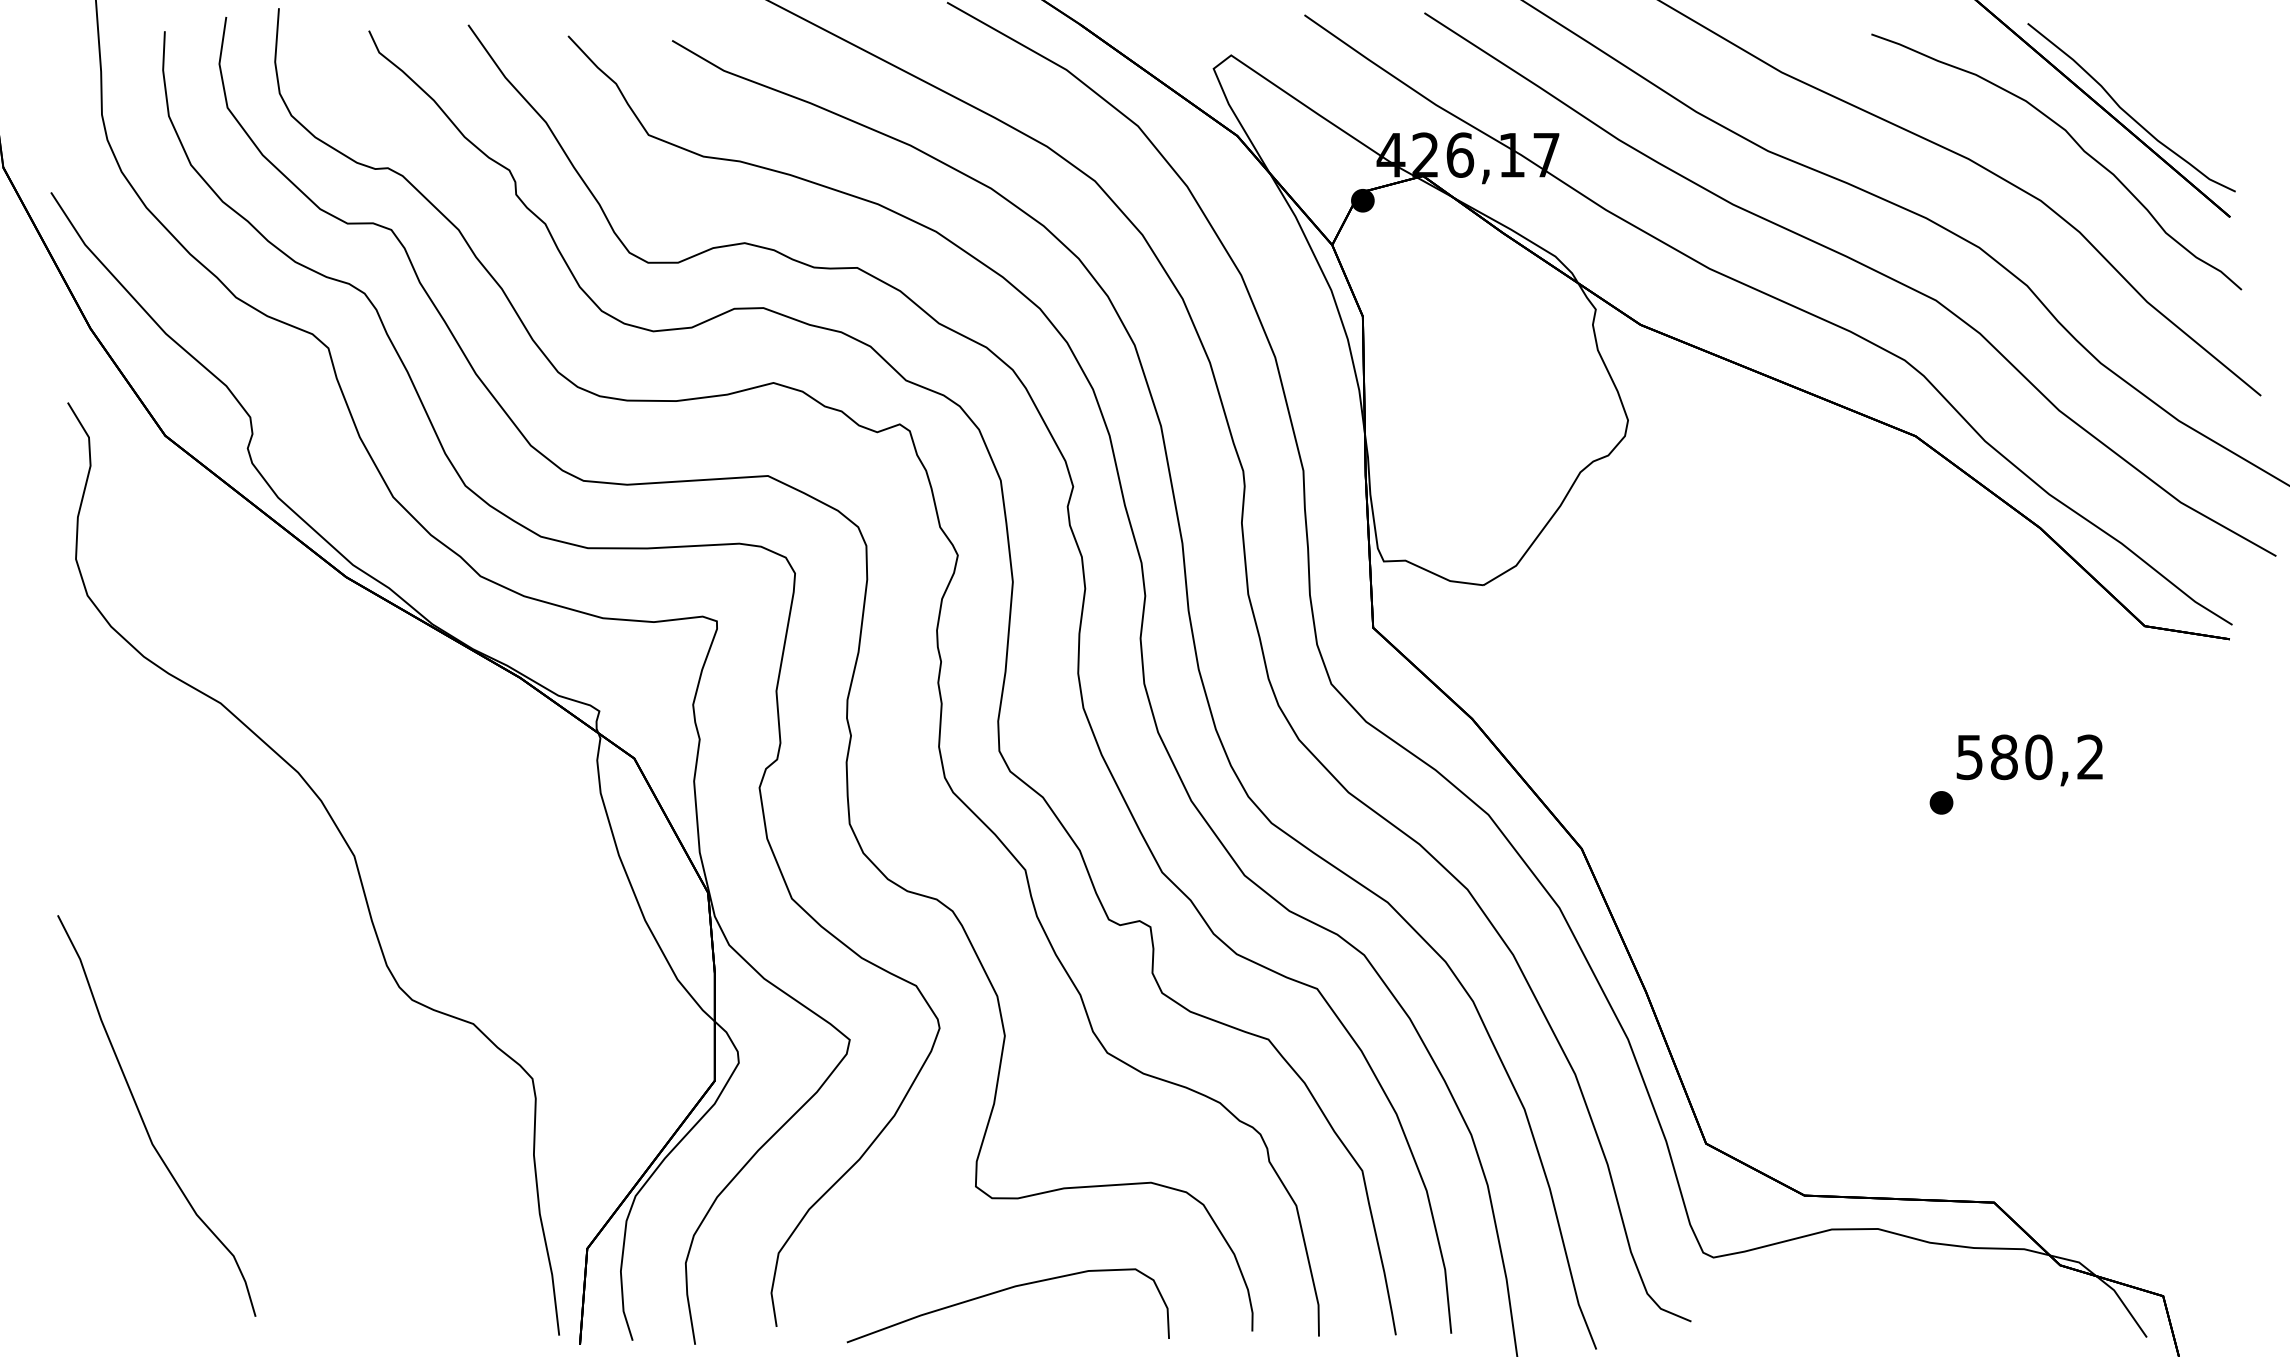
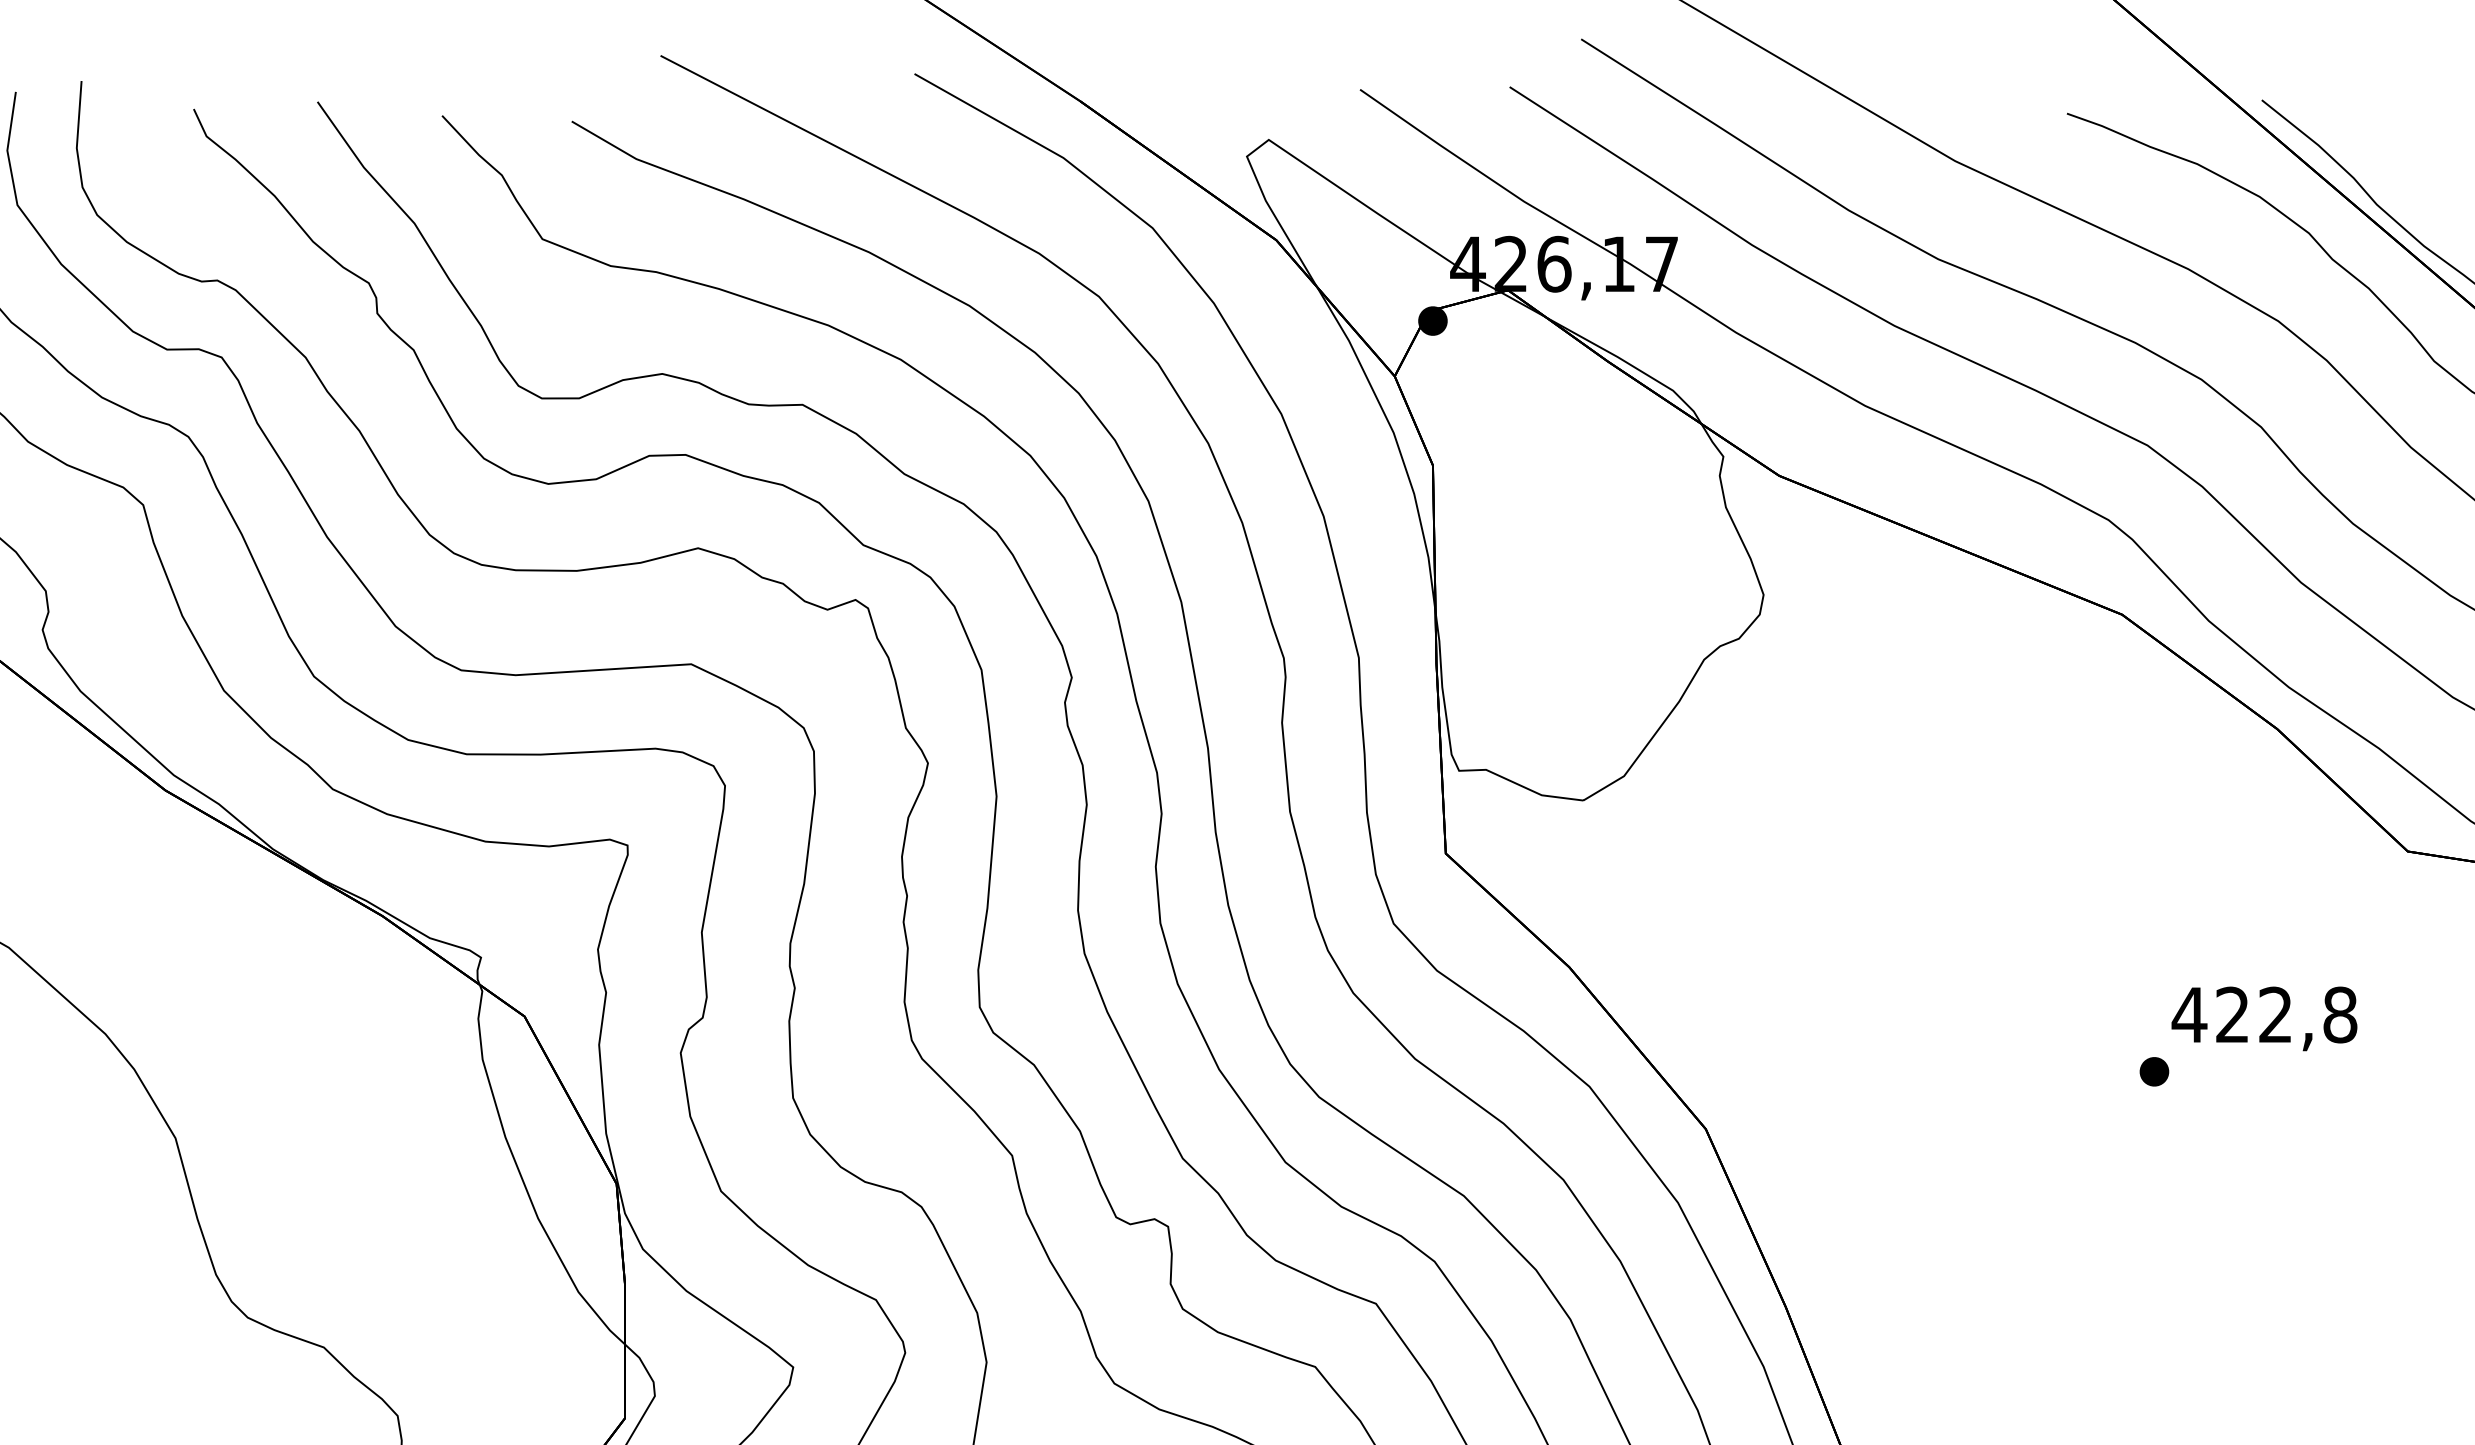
text: (2029, 757) -> (2264, 1015), 580,2 -> 422,8

